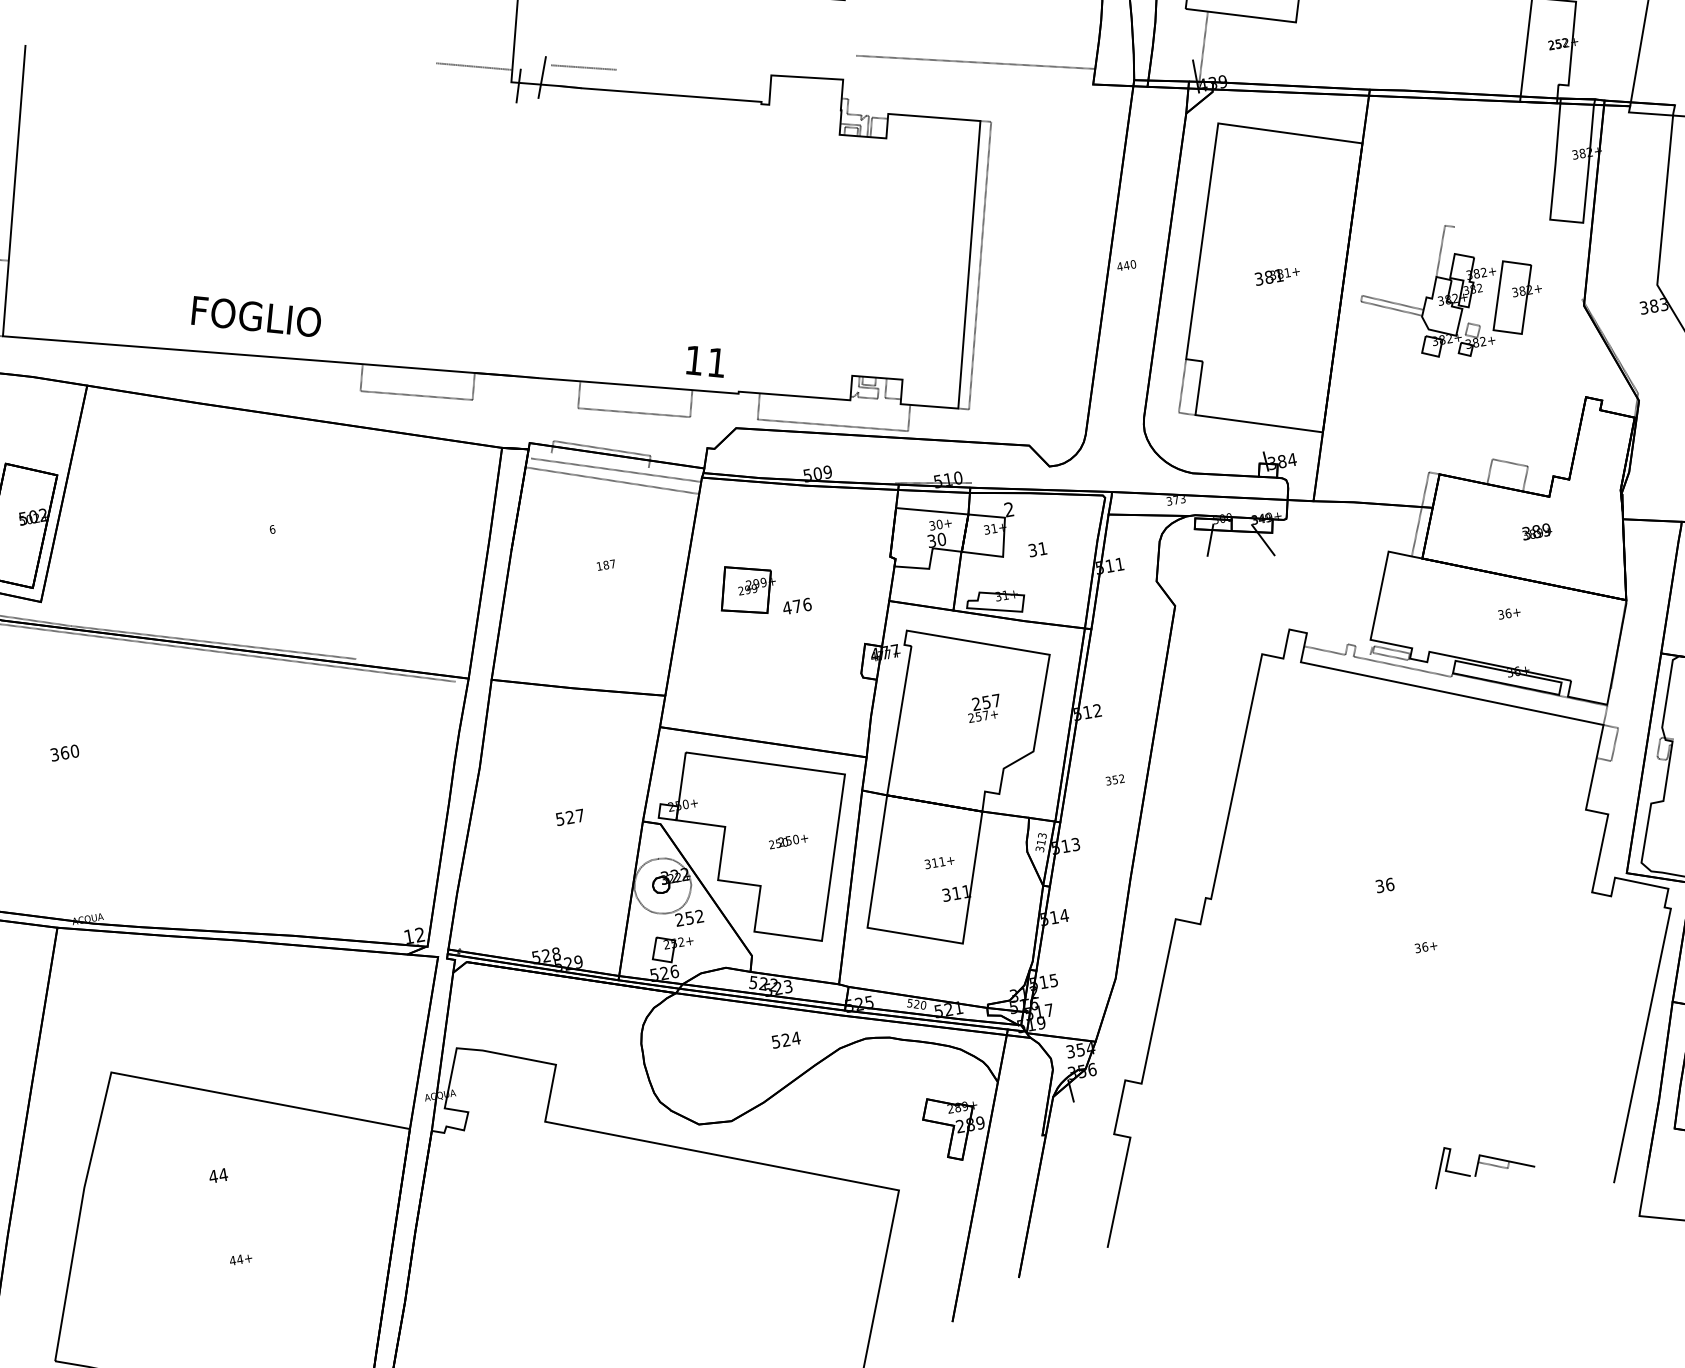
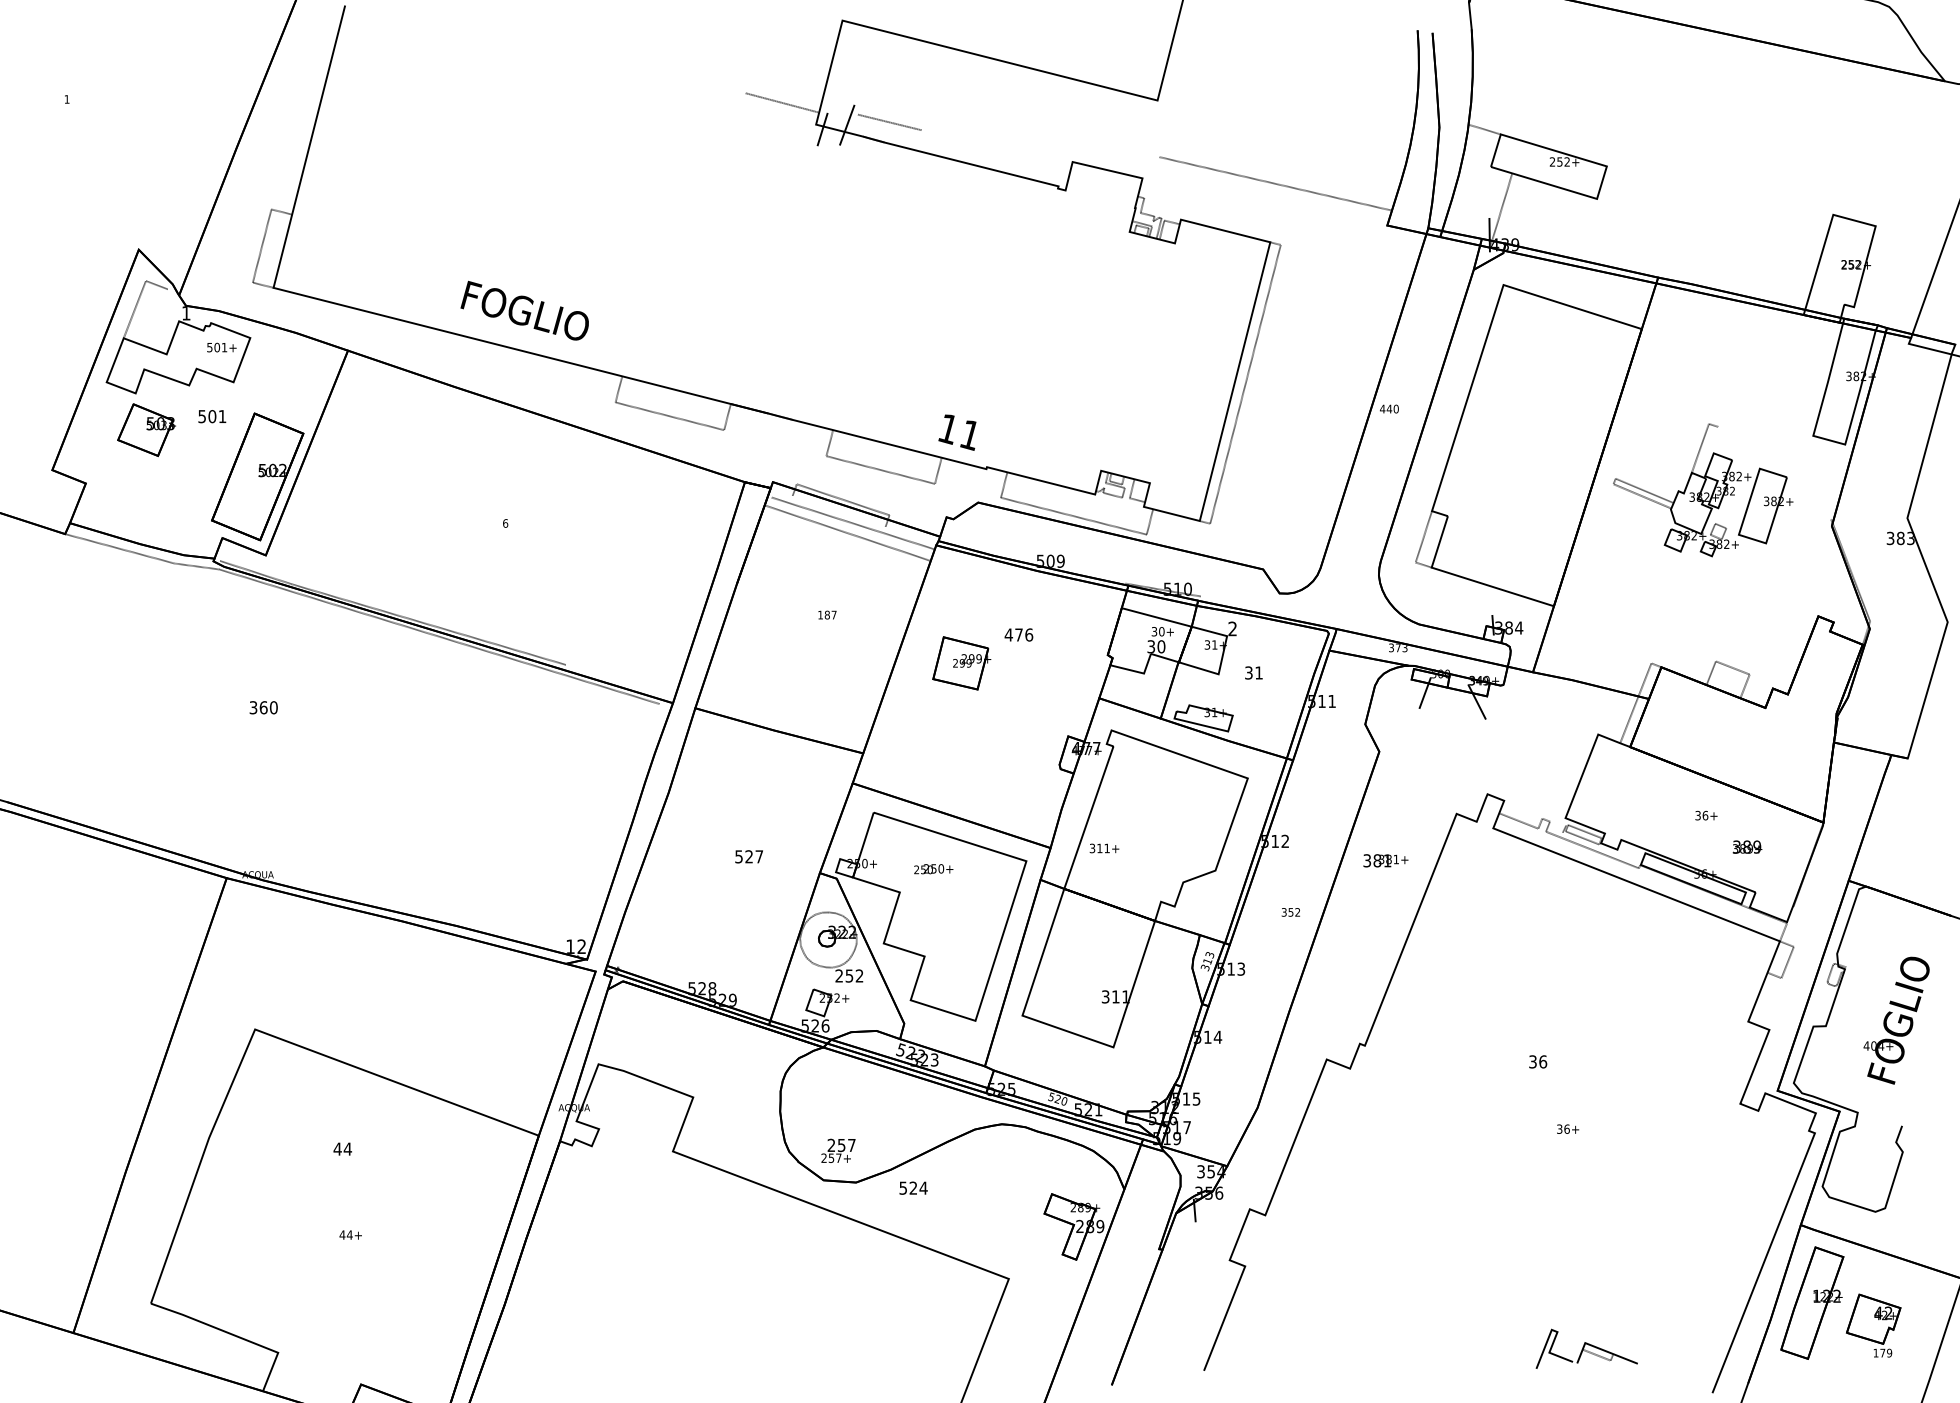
text: (1277, 275) -> (1385, 860), moved
text: (1536, 531) -> (1747, 846), moved
text: (796, 605) -> (1018, 634), moved
text: (984, 707) -> (838, 1150), moved
text: (788, 841) -> (933, 869), moved
text: (939, 862) -> (1104, 848), moved
text: (786, 1039) -> (913, 1187), moved

